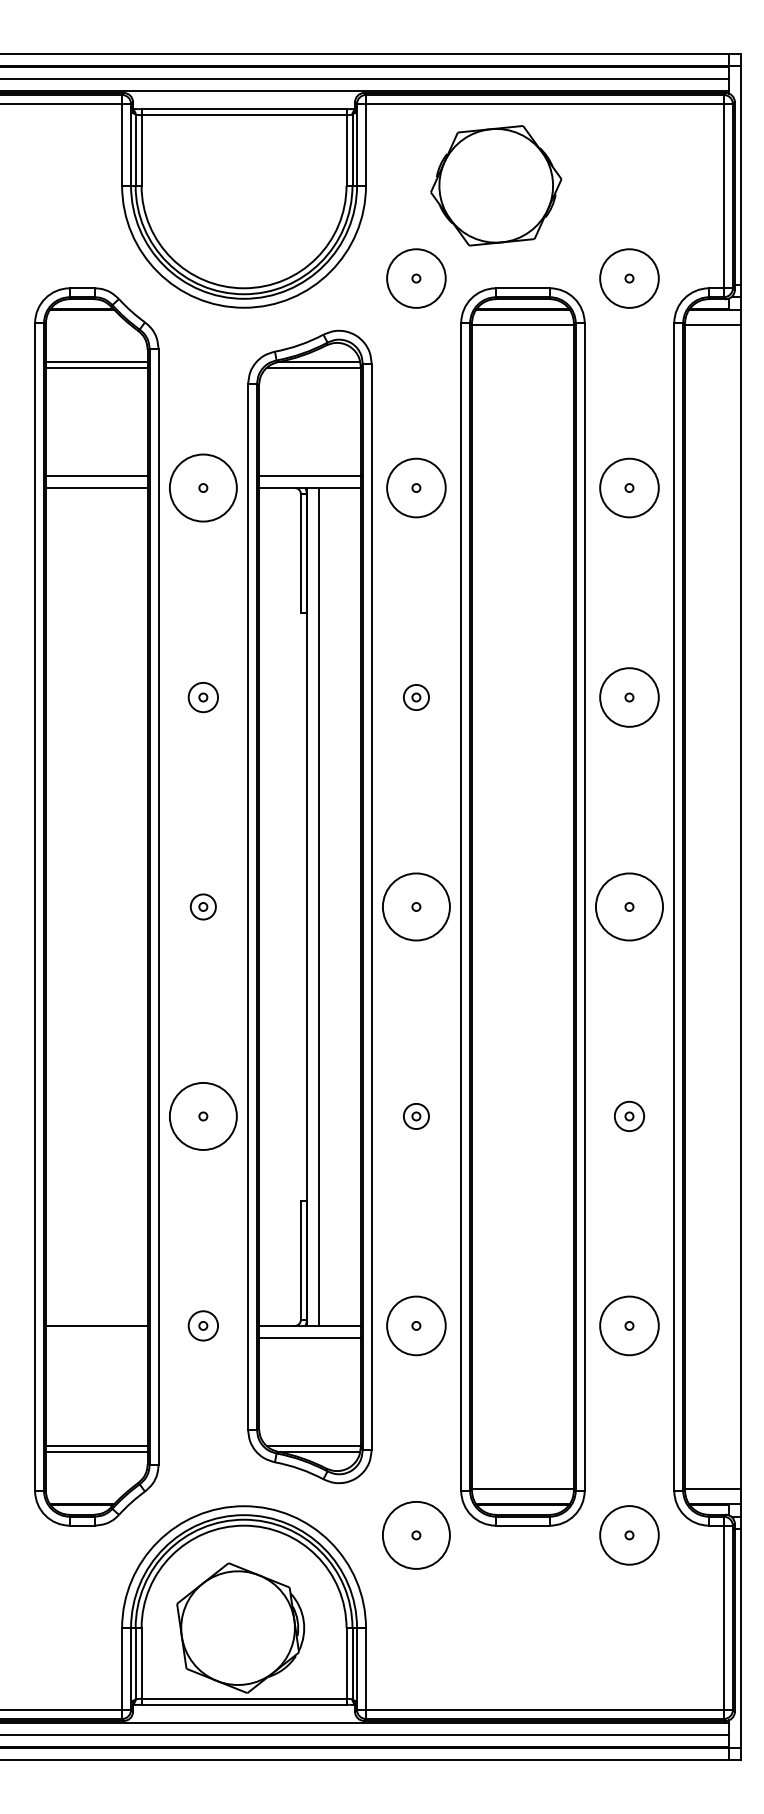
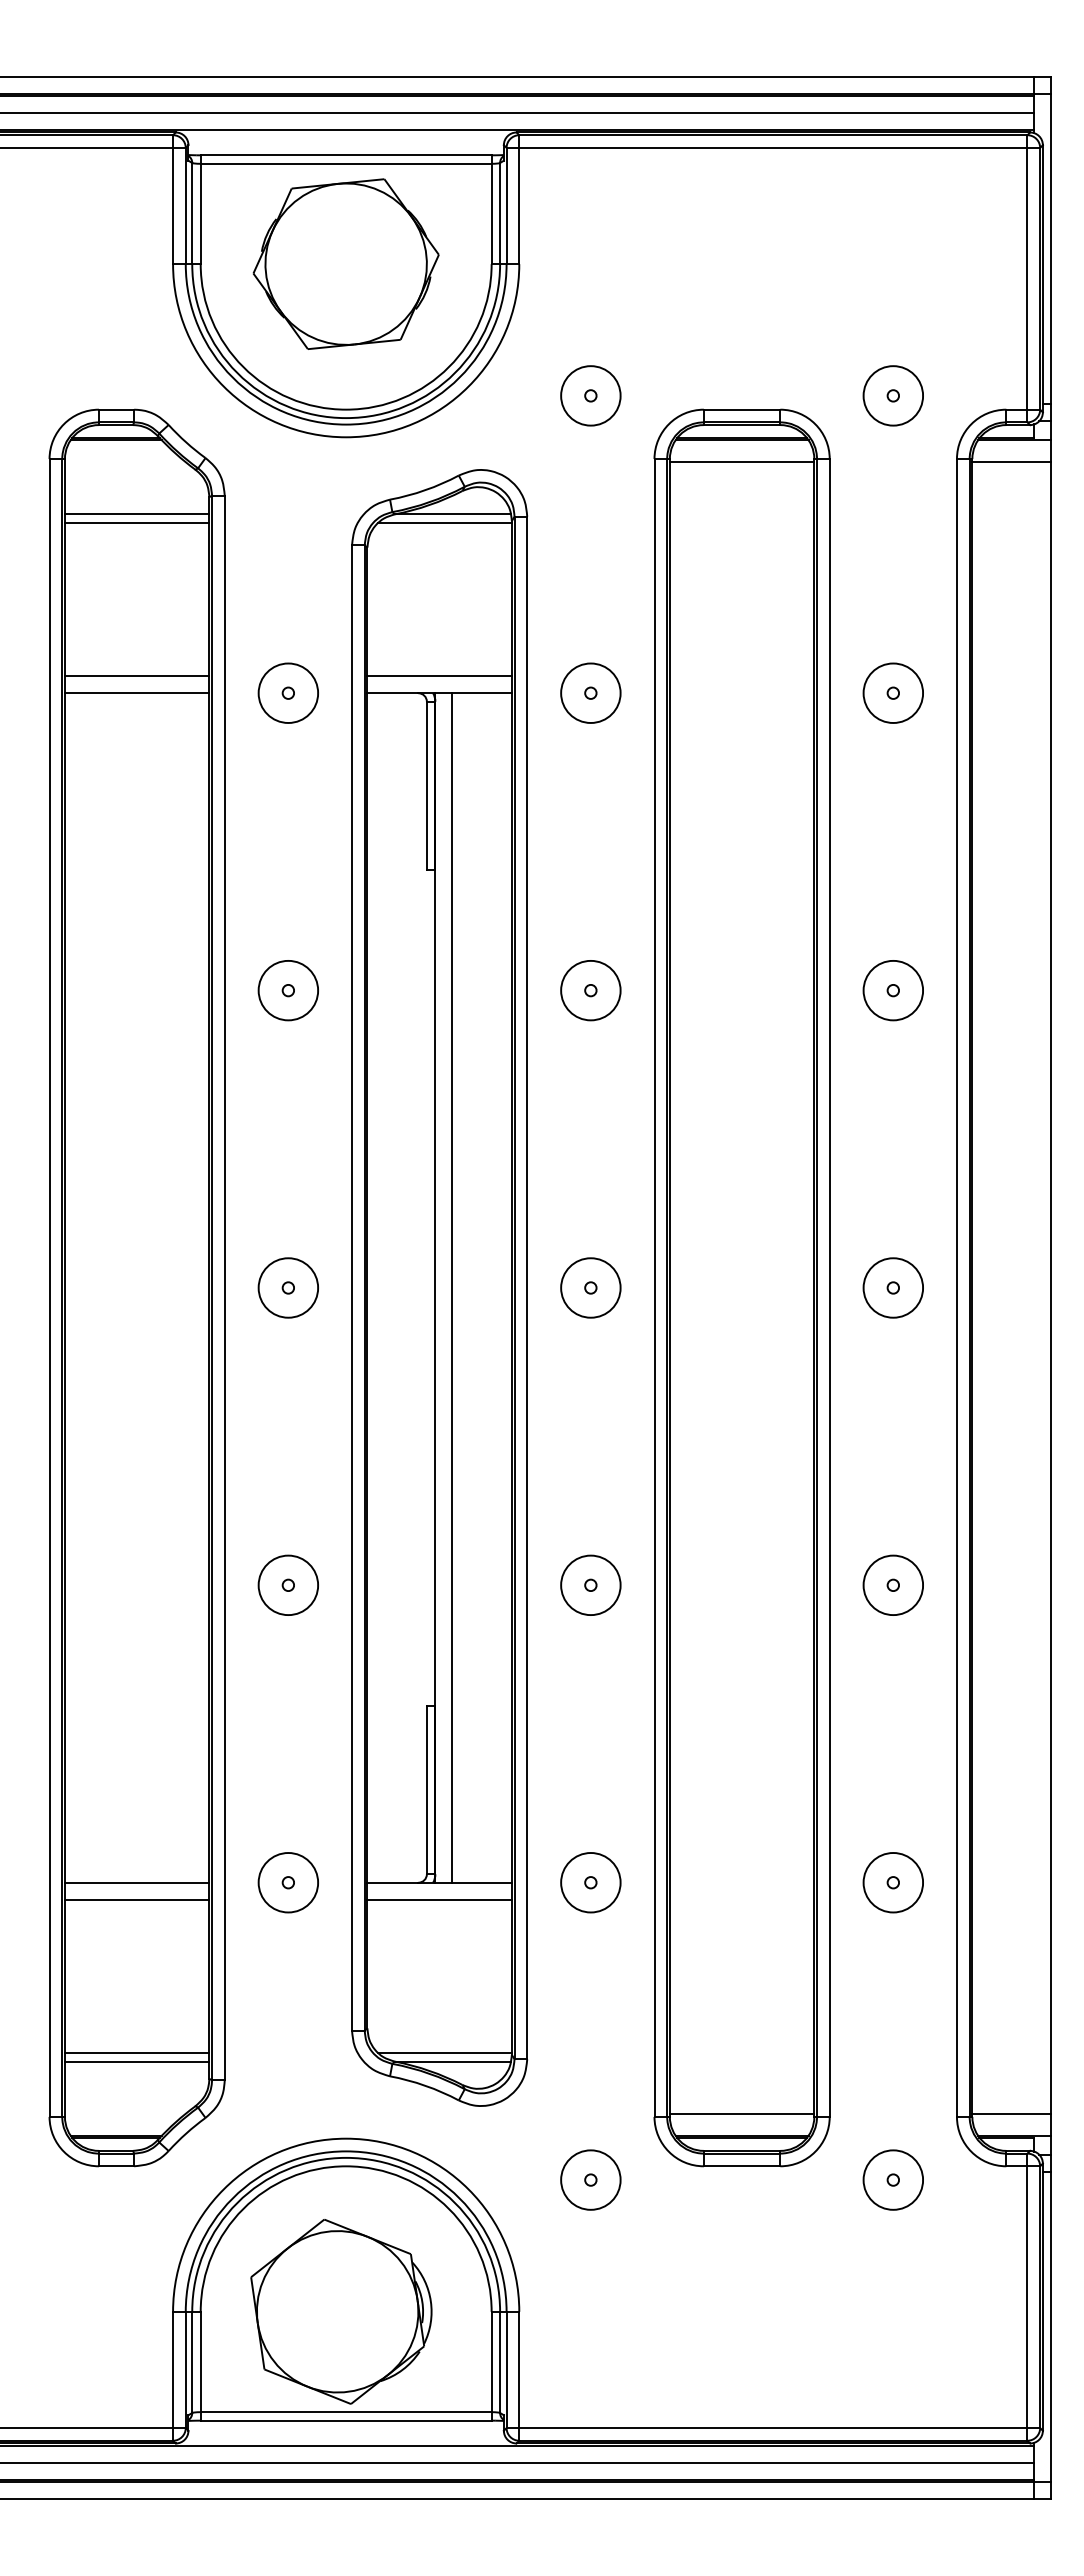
part: (495, 185) -> (345, 263), moved
circle: (416, 278) -> (590, 395), size x0.71
circle: (629, 278) -> (893, 395), size x0.71
circle: (203, 487) -> (288, 692), size x0.62
circle: (416, 487) -> (590, 692), size x0.71
circle: (629, 487) -> (893, 692), size x0.71
circle: (203, 697) -> (288, 990), size x1.43
circle: (416, 697) -> (590, 990), size x1.67
circle: (629, 697) -> (893, 990), size x0.71
circle: (203, 906) -> (288, 1287), size x1.67
circle: (416, 906) -> (590, 1287), size x0.62
circle: (629, 906) -> (893, 1287), size x0.62
circle: (203, 1116) -> (288, 1585), size x0.62
circle: (416, 1116) -> (590, 1585), size x1.67
circle: (629, 1116) -> (893, 1585), size x1.43
circle: (203, 1325) -> (288, 1882), size x1.43
circle: (416, 1325) -> (590, 1882), size x0.71
circle: (629, 1325) -> (893, 1882), size x0.71
line: (96, 1337) -> (136, 1899), added
circle: (416, 1534) -> (590, 2179), size x0.62
circle: (629, 1534) -> (893, 2179), size x0.71

